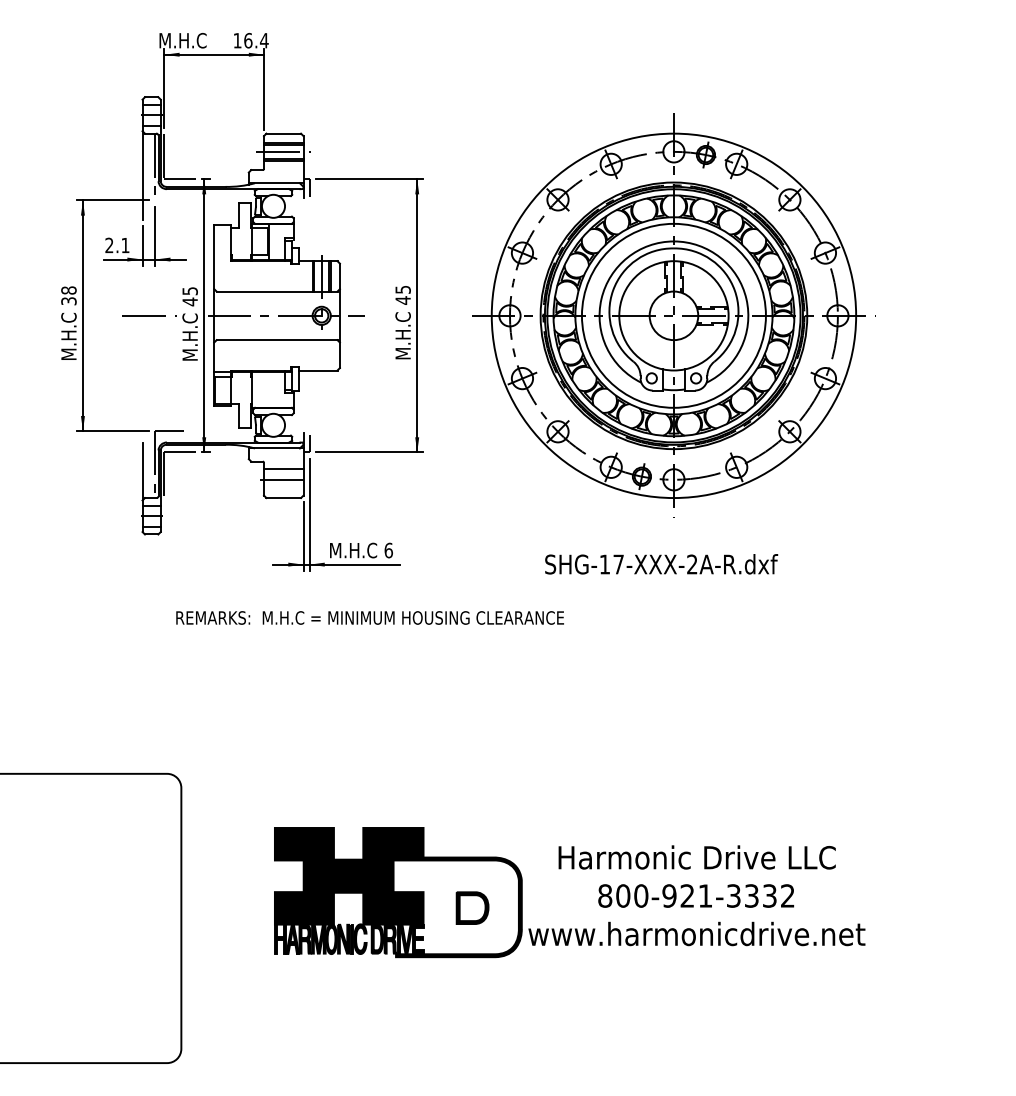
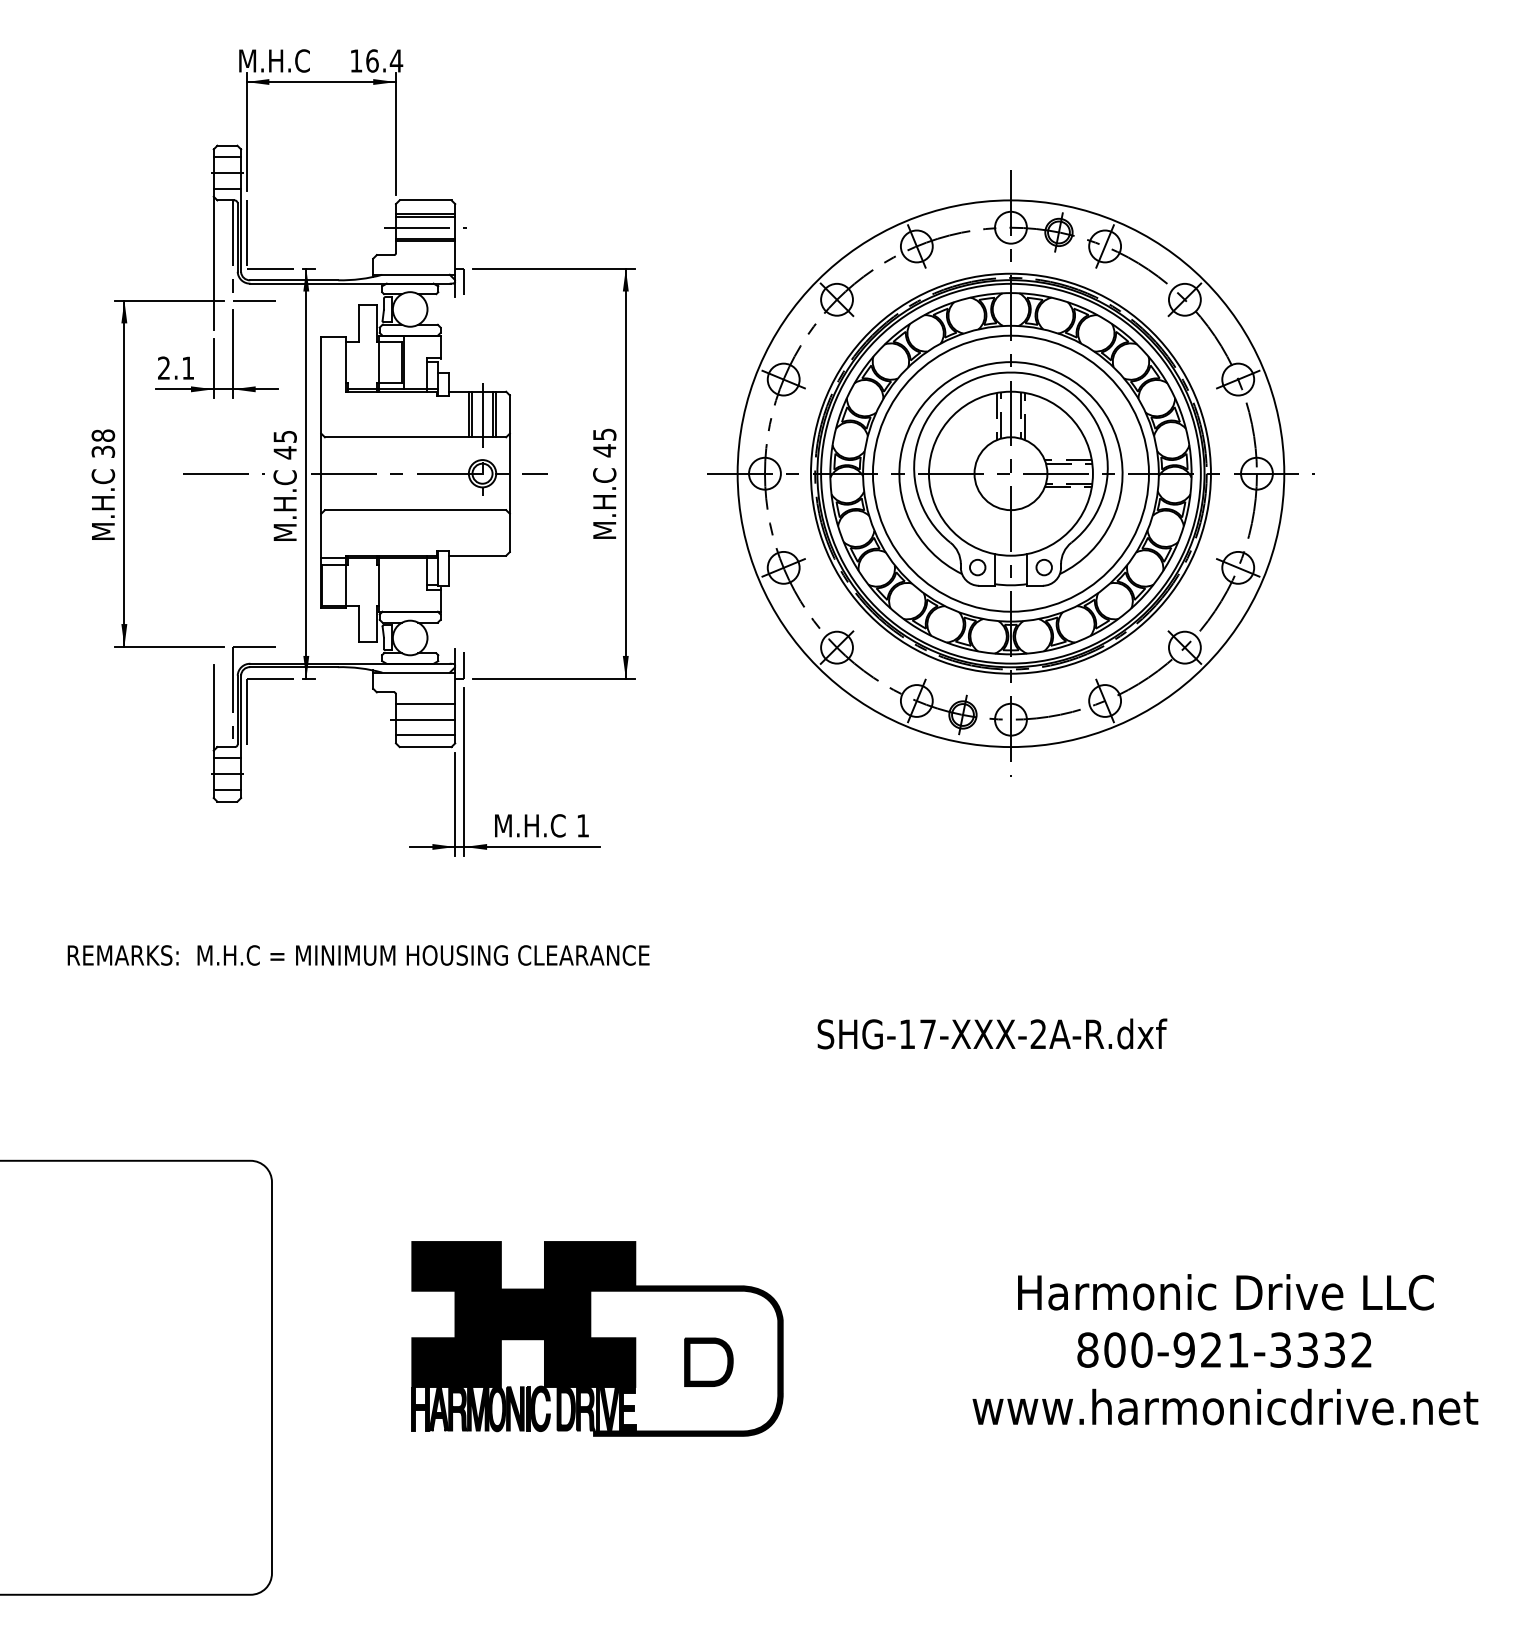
line: (169, 200) -> (254, 300), added
line: (283, 490) -> (425, 735), added
text: (388, 550) -> (582, 825), 6 -> 1
text: (661, 564) -> (992, 1034), moved
text: (369, 617) -> (357, 954), moved
text: (696, 895) -> (1224, 1349), moved

